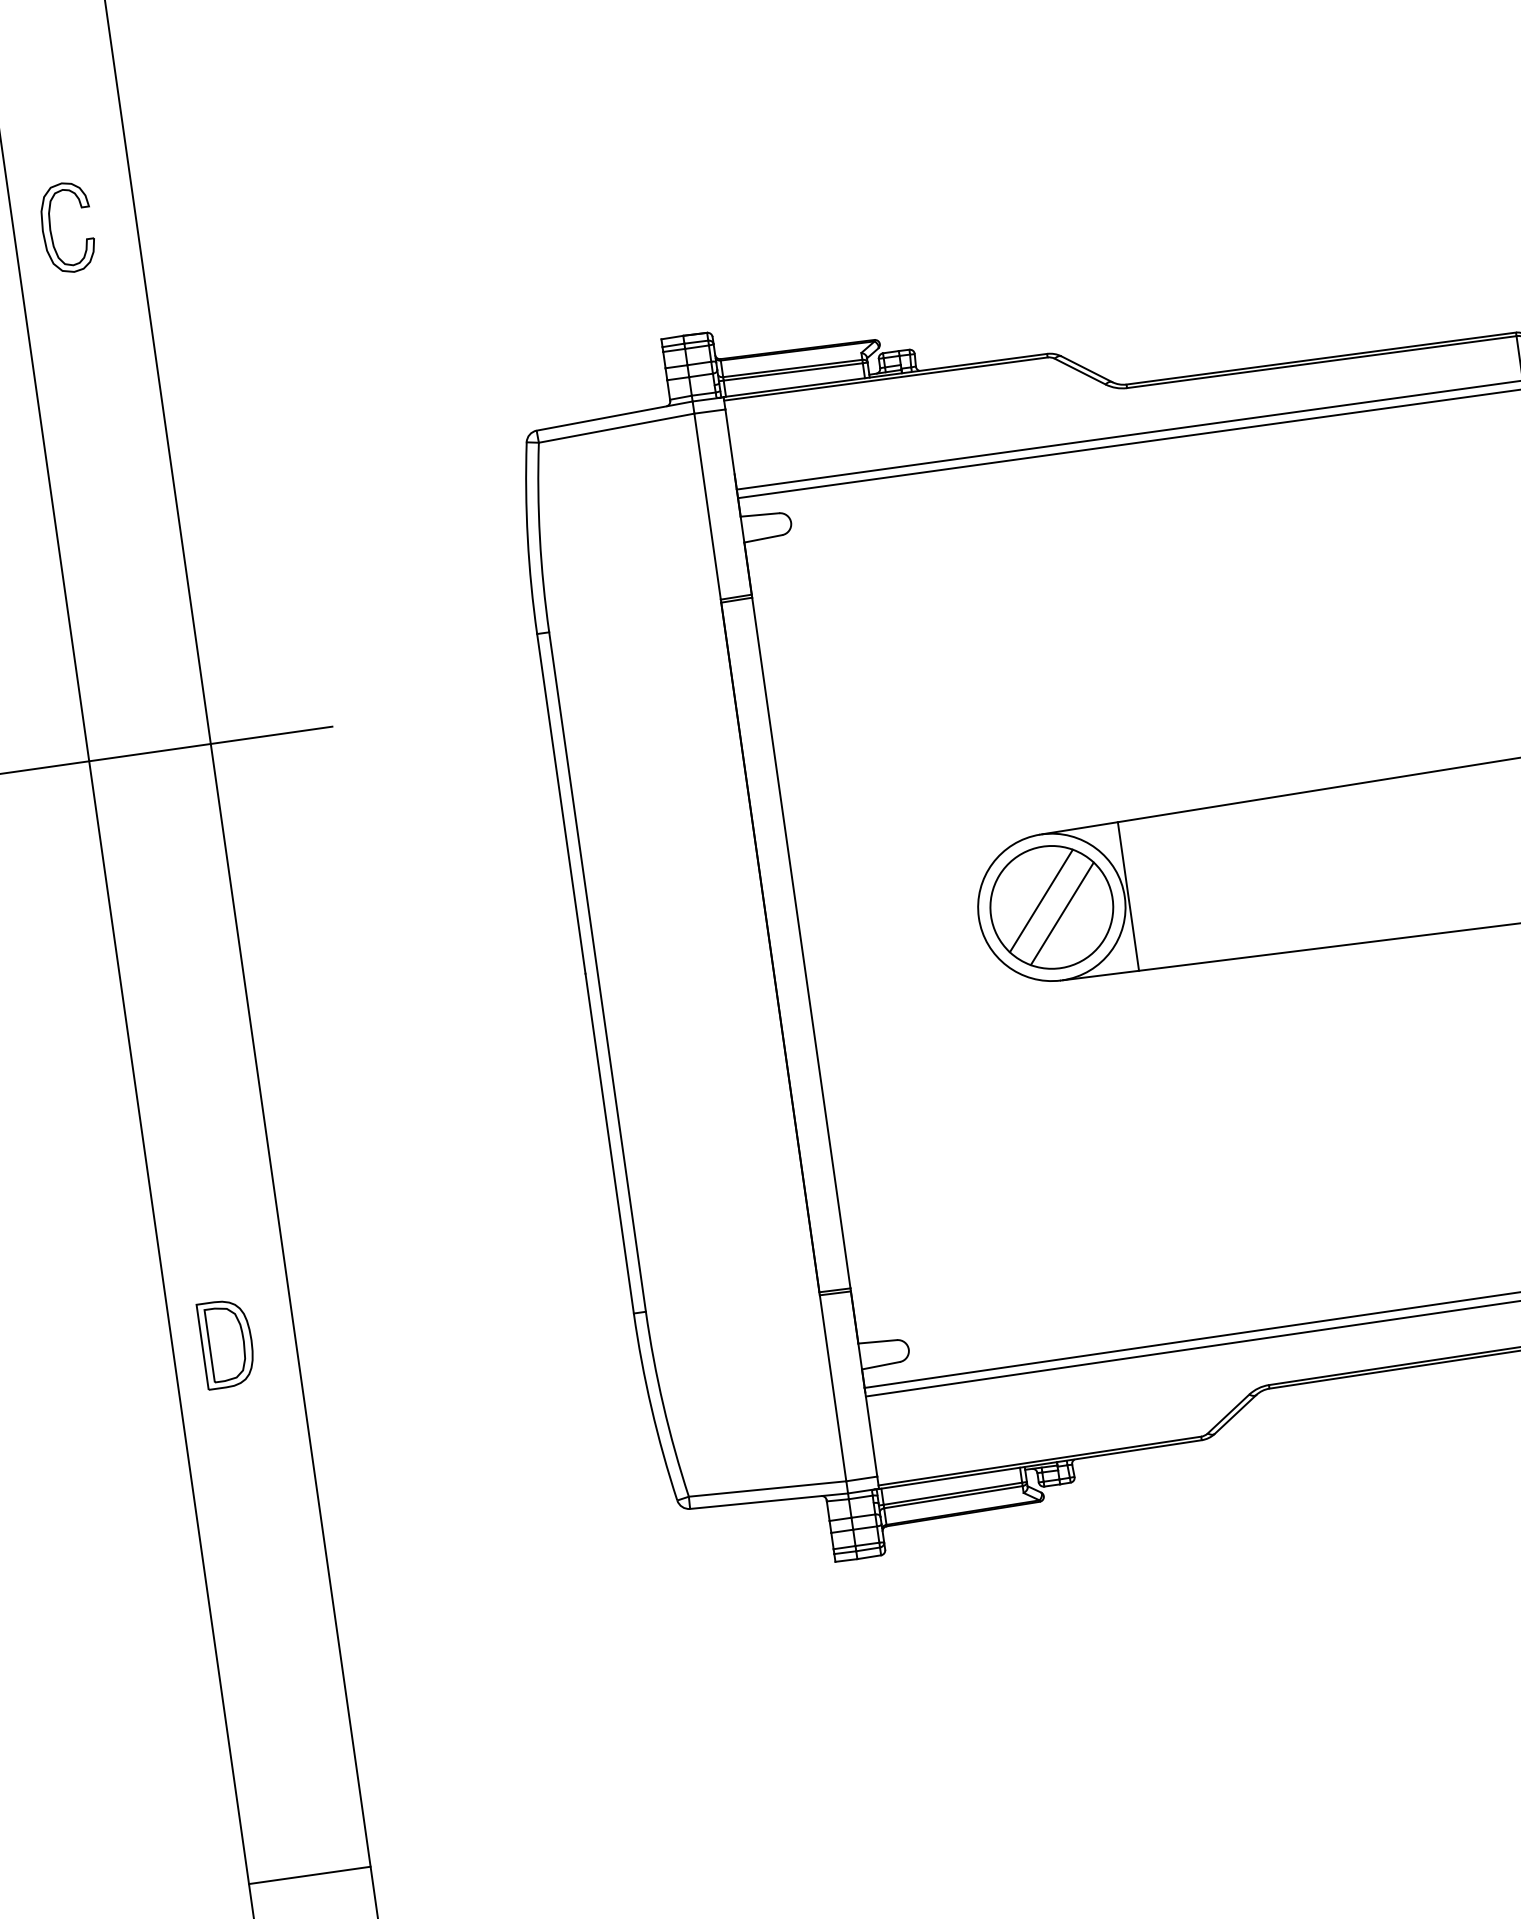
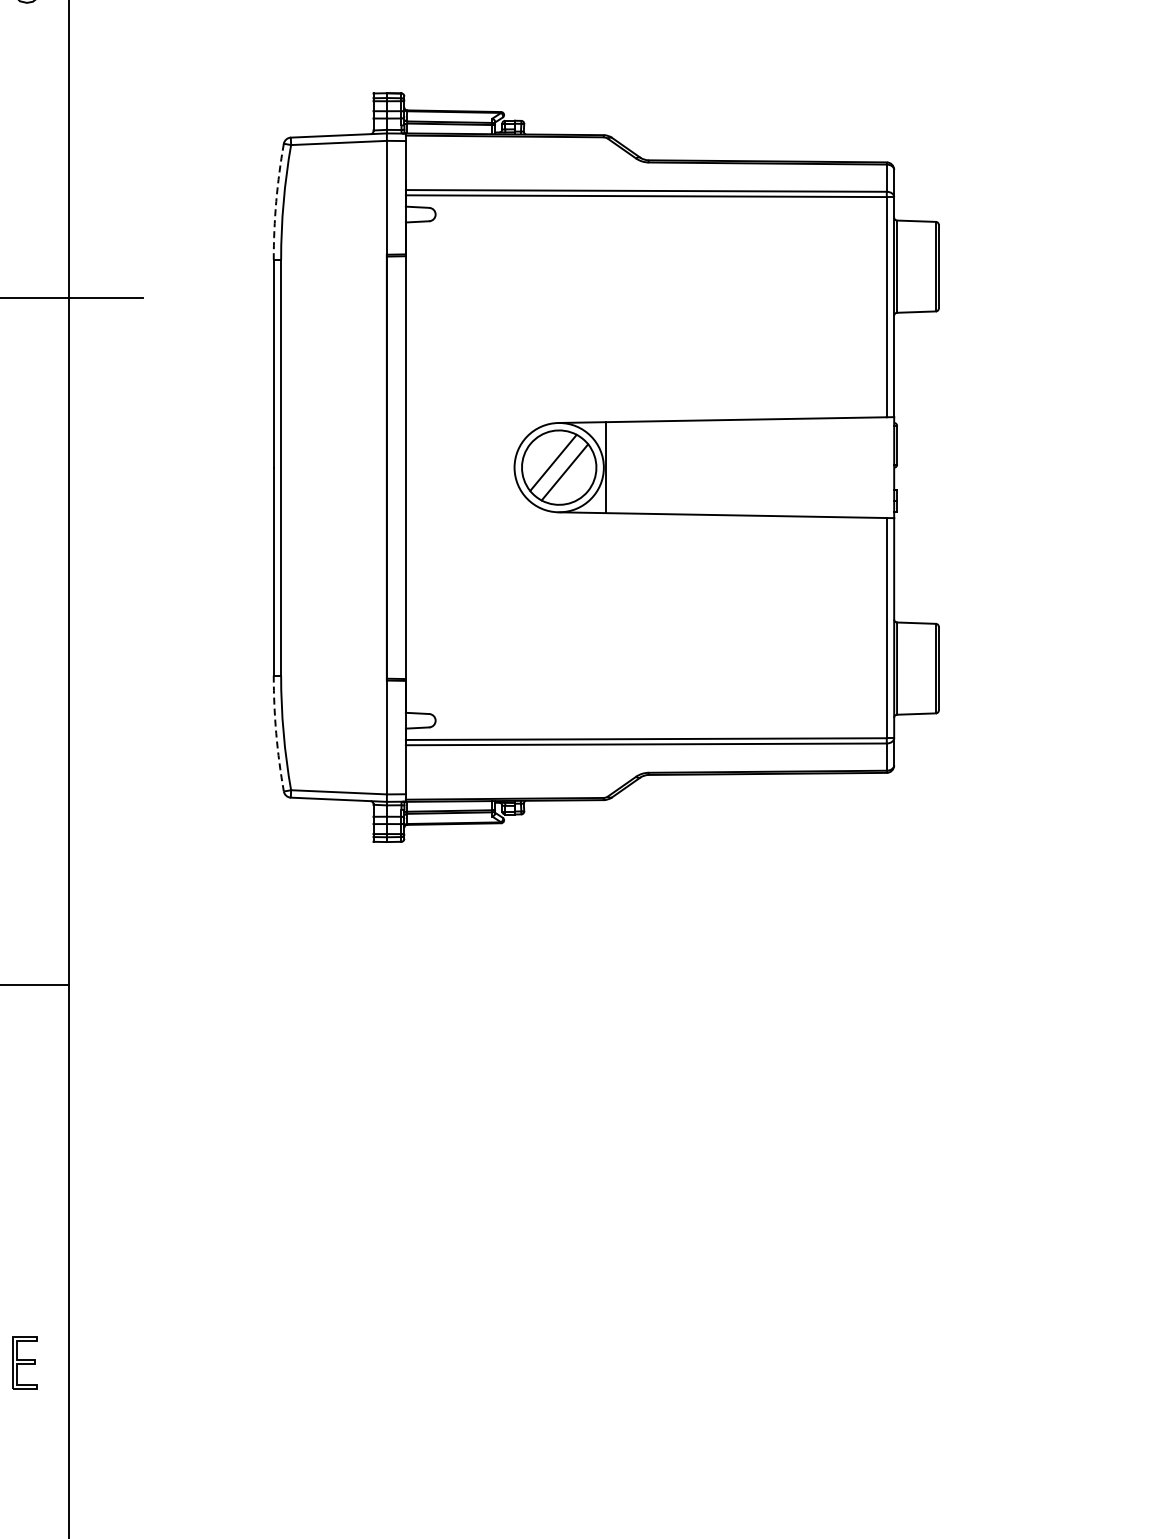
arc: (528, 538) -> (276, 201), solid -> dashed
part: (225, 1343) -> (26, 658), removed
arc: (651, 1407) -> (276, 733), solid -> dashed

